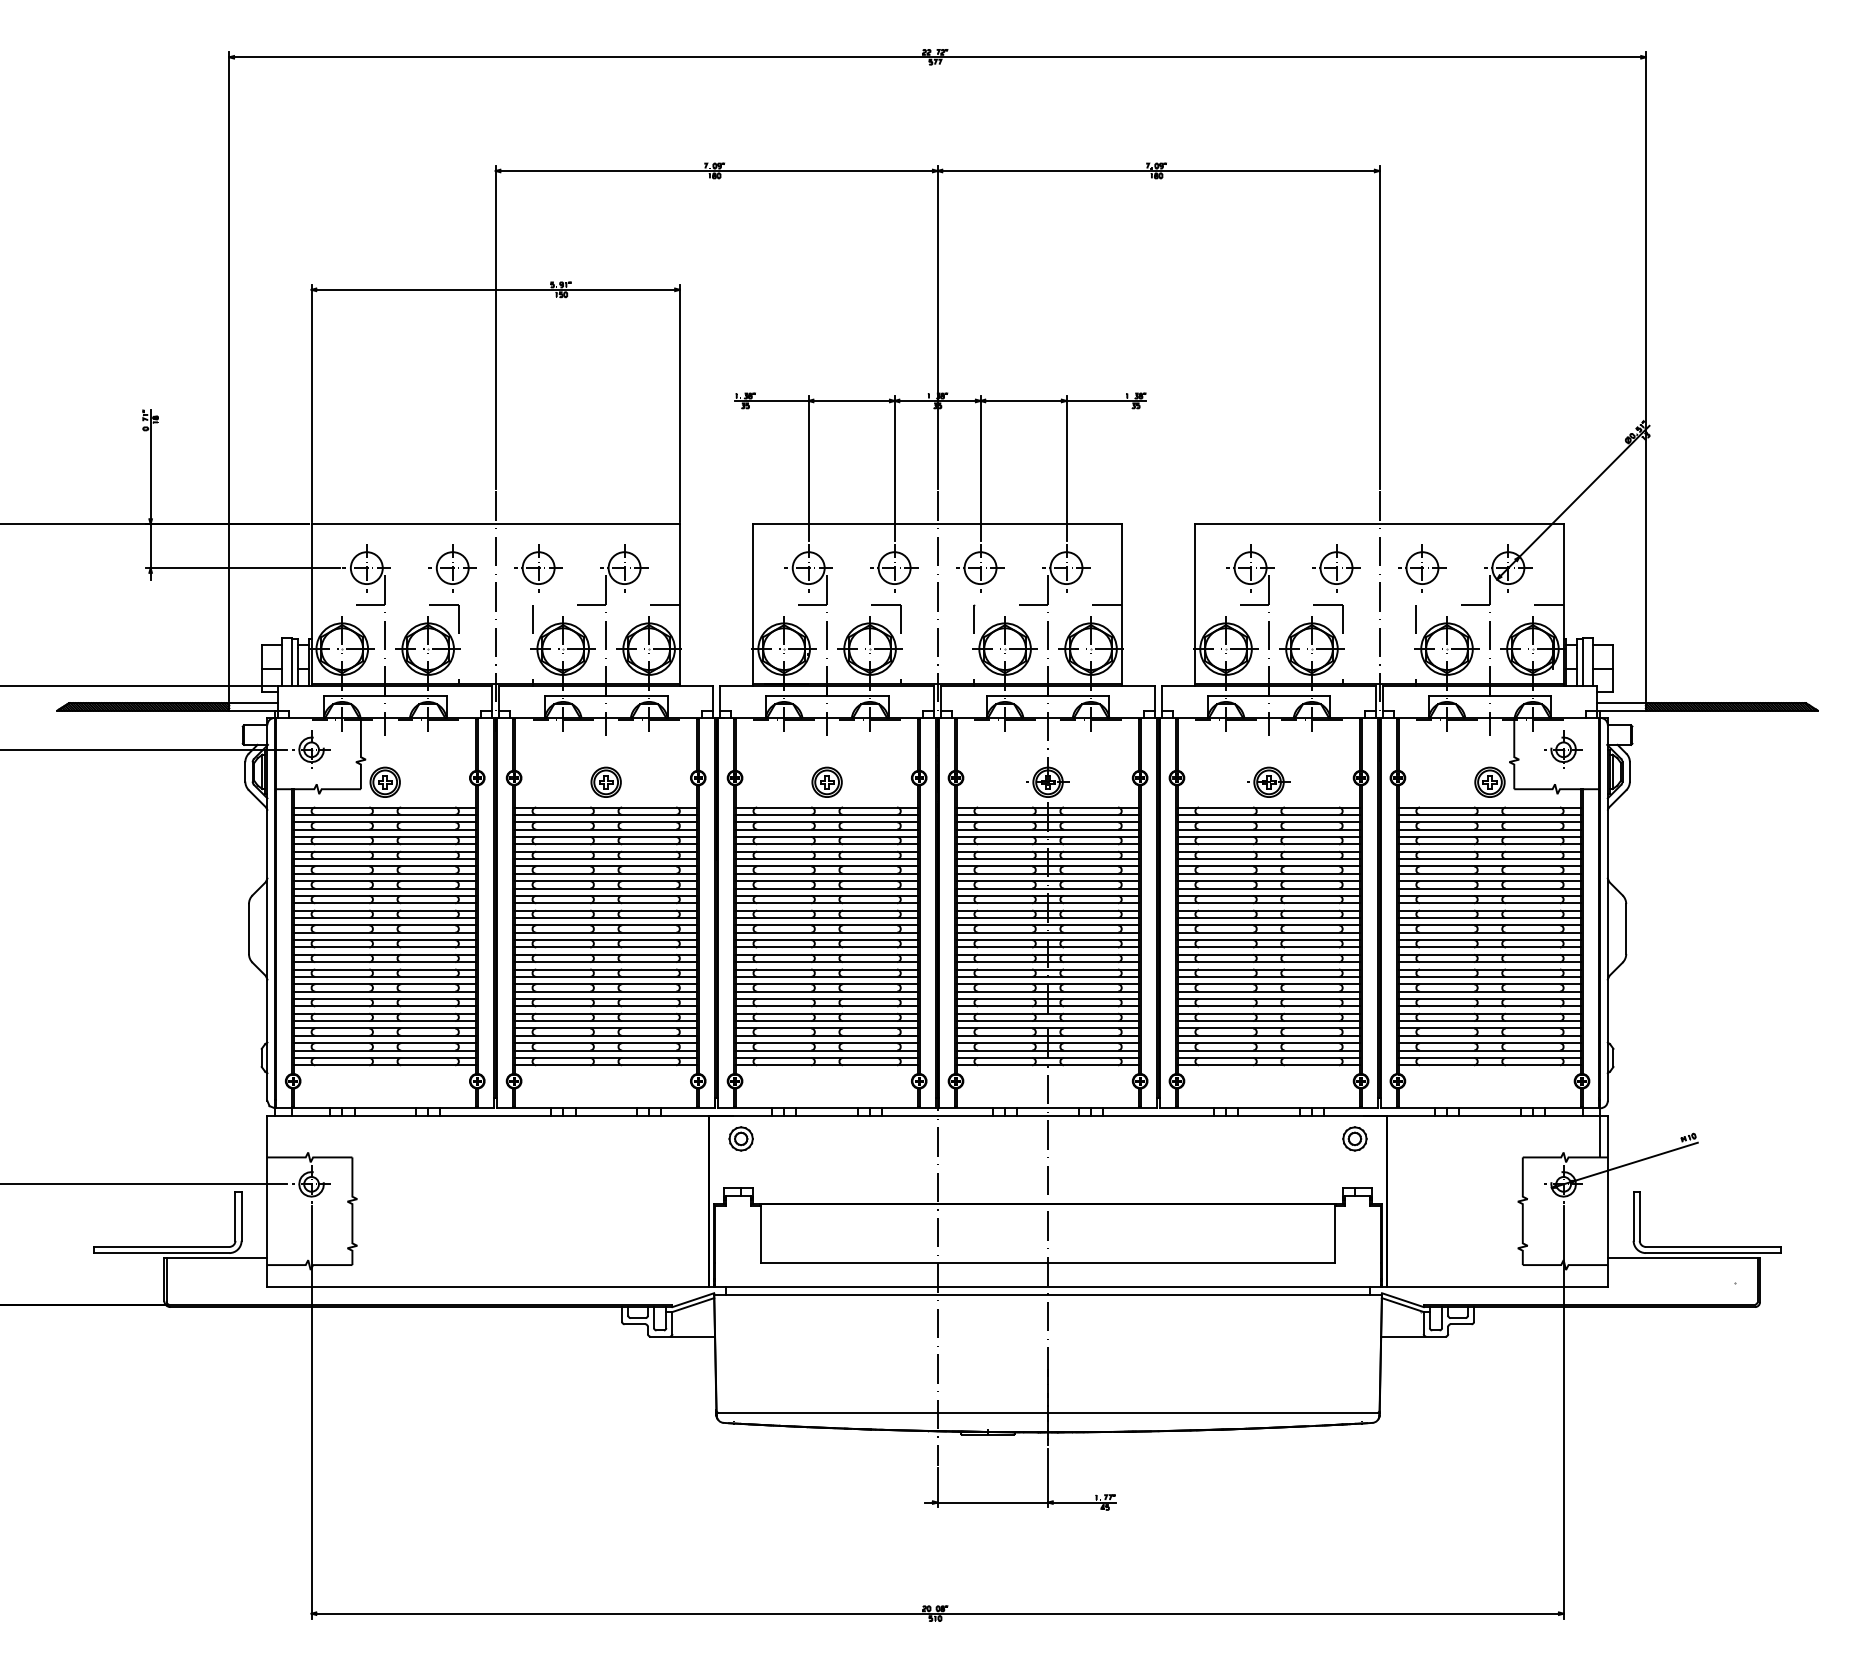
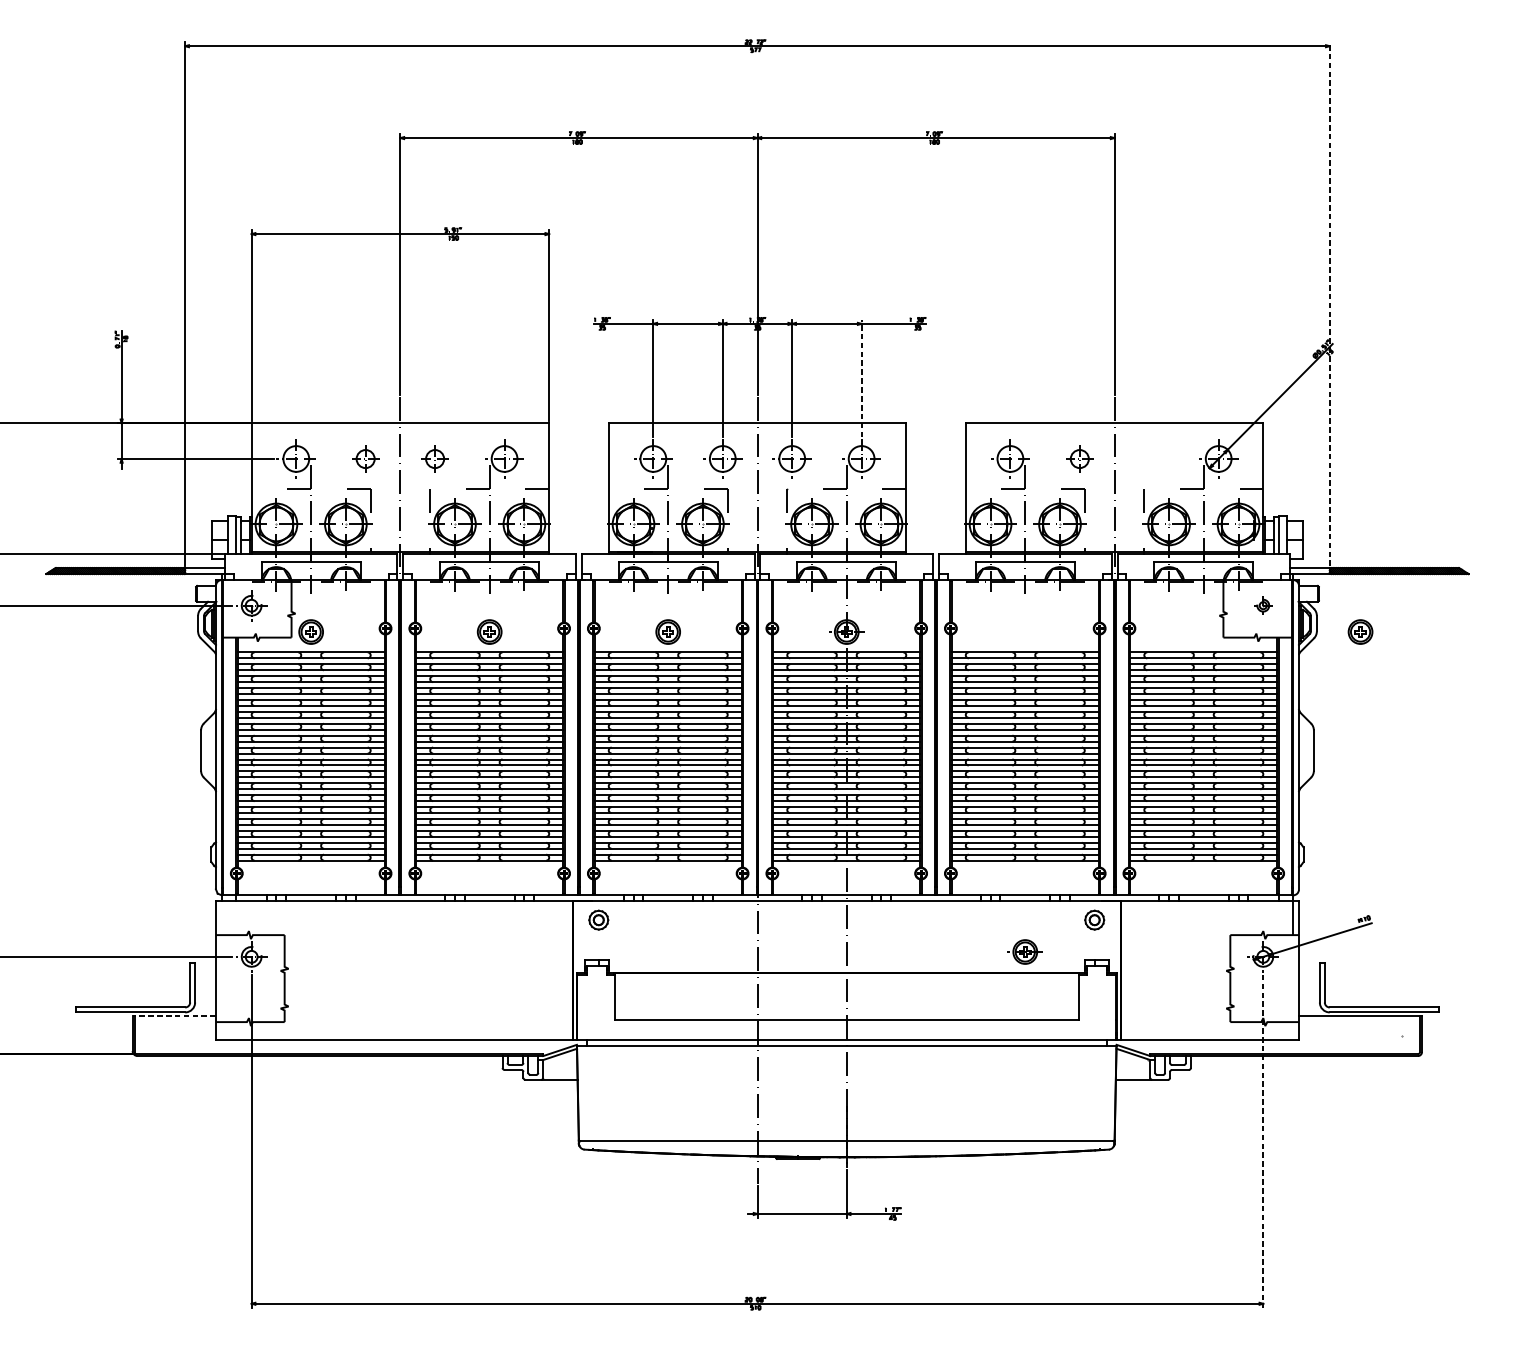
line: (1645, 376) -> (1329, 304), solid -> dashed
line: (1066, 468) -> (861, 378), solid -> dashed
part: (452, 568) -> (365, 459), size x0.7
part: (538, 568) -> (435, 459), size x0.7
part: (1336, 568) -> (1079, 459), size x0.7
part: (1422, 568) -> (1149, 459), removed
part: (1563, 749) -> (1263, 605), size x0.6
part: (1268, 781) -> (1024, 951), moved
part: (1489, 781) -> (1360, 631), moved
line: (215, 1258) -> (174, 1016), solid -> dashed
line: (1563, 1413) -> (1263, 1142), solid -> dashed

